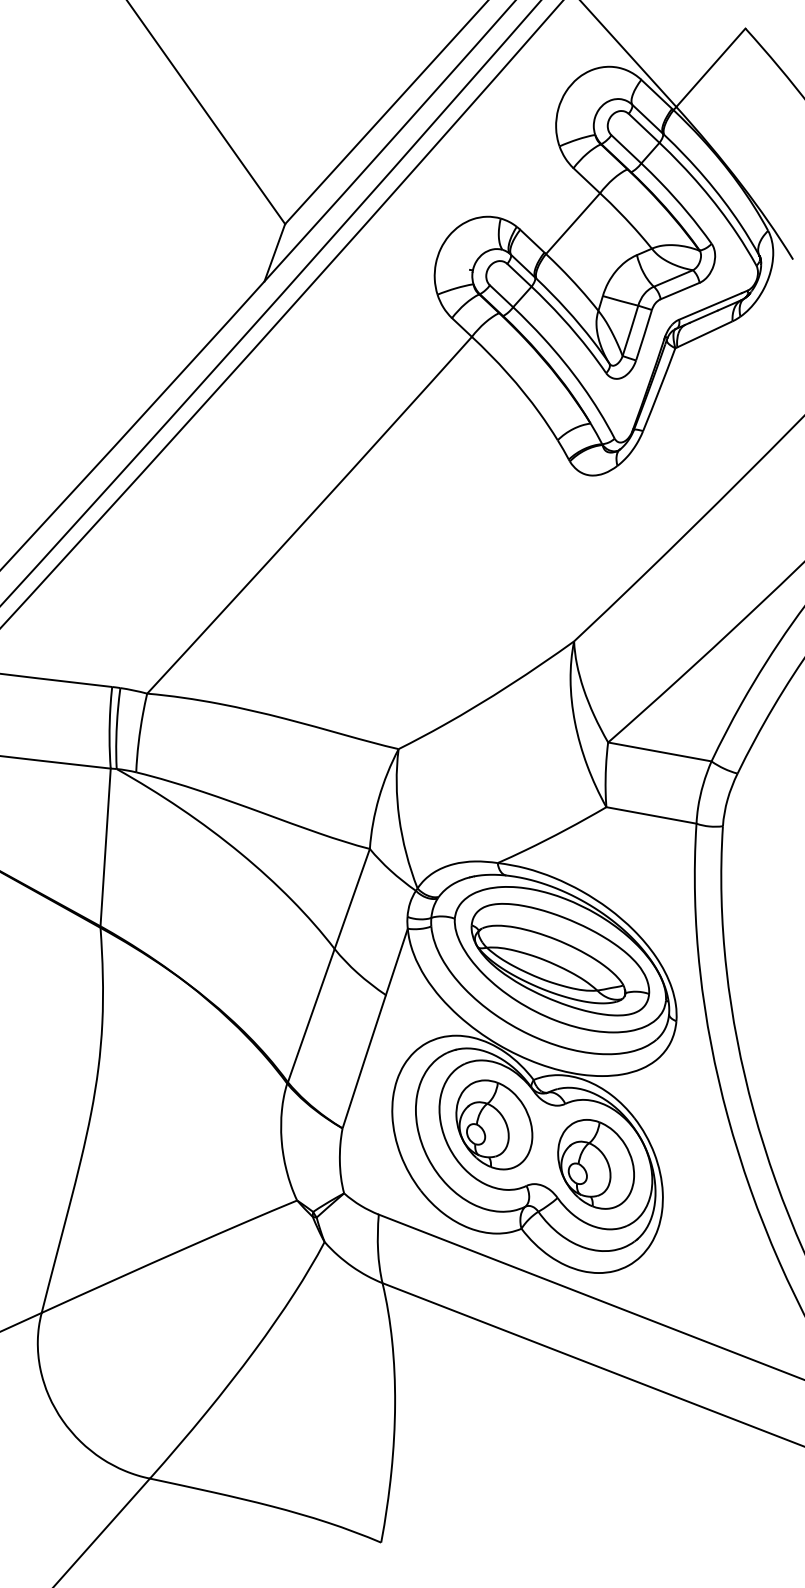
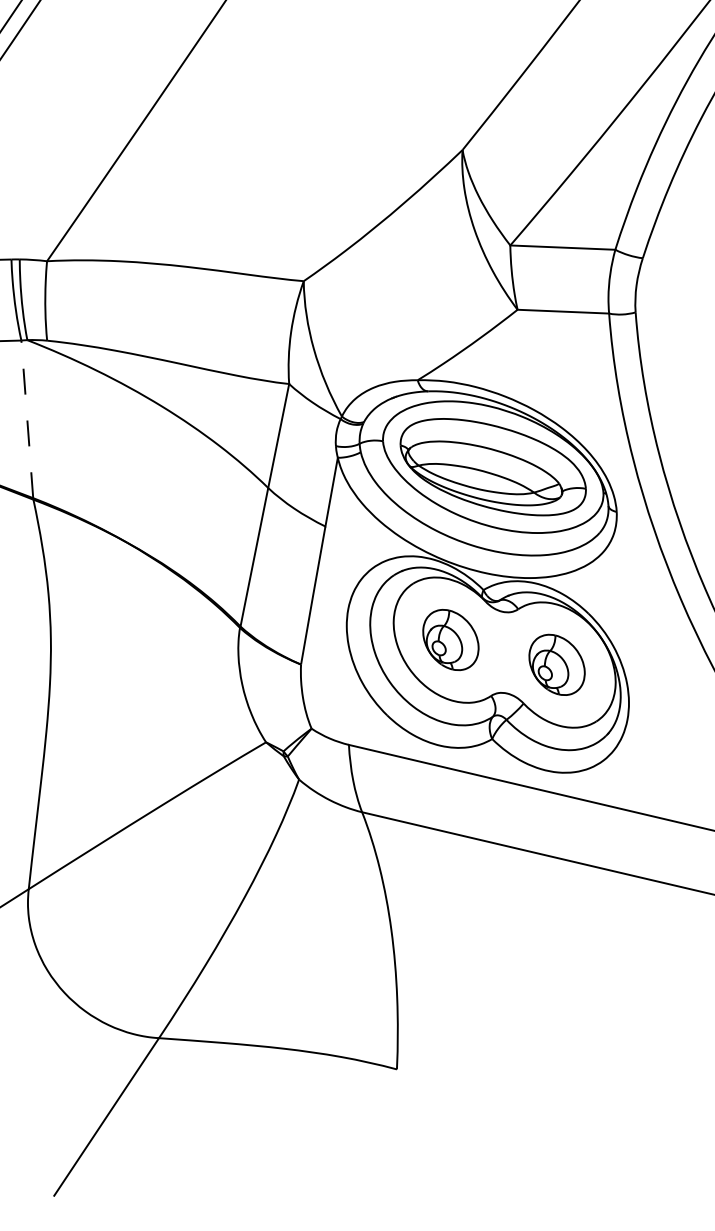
line: (105, 846) -> (27, 418), solid -> dashed
part: (494, 1124) -> (450, 639), size x0.7
part: (595, 1164) -> (556, 665), size x0.7

